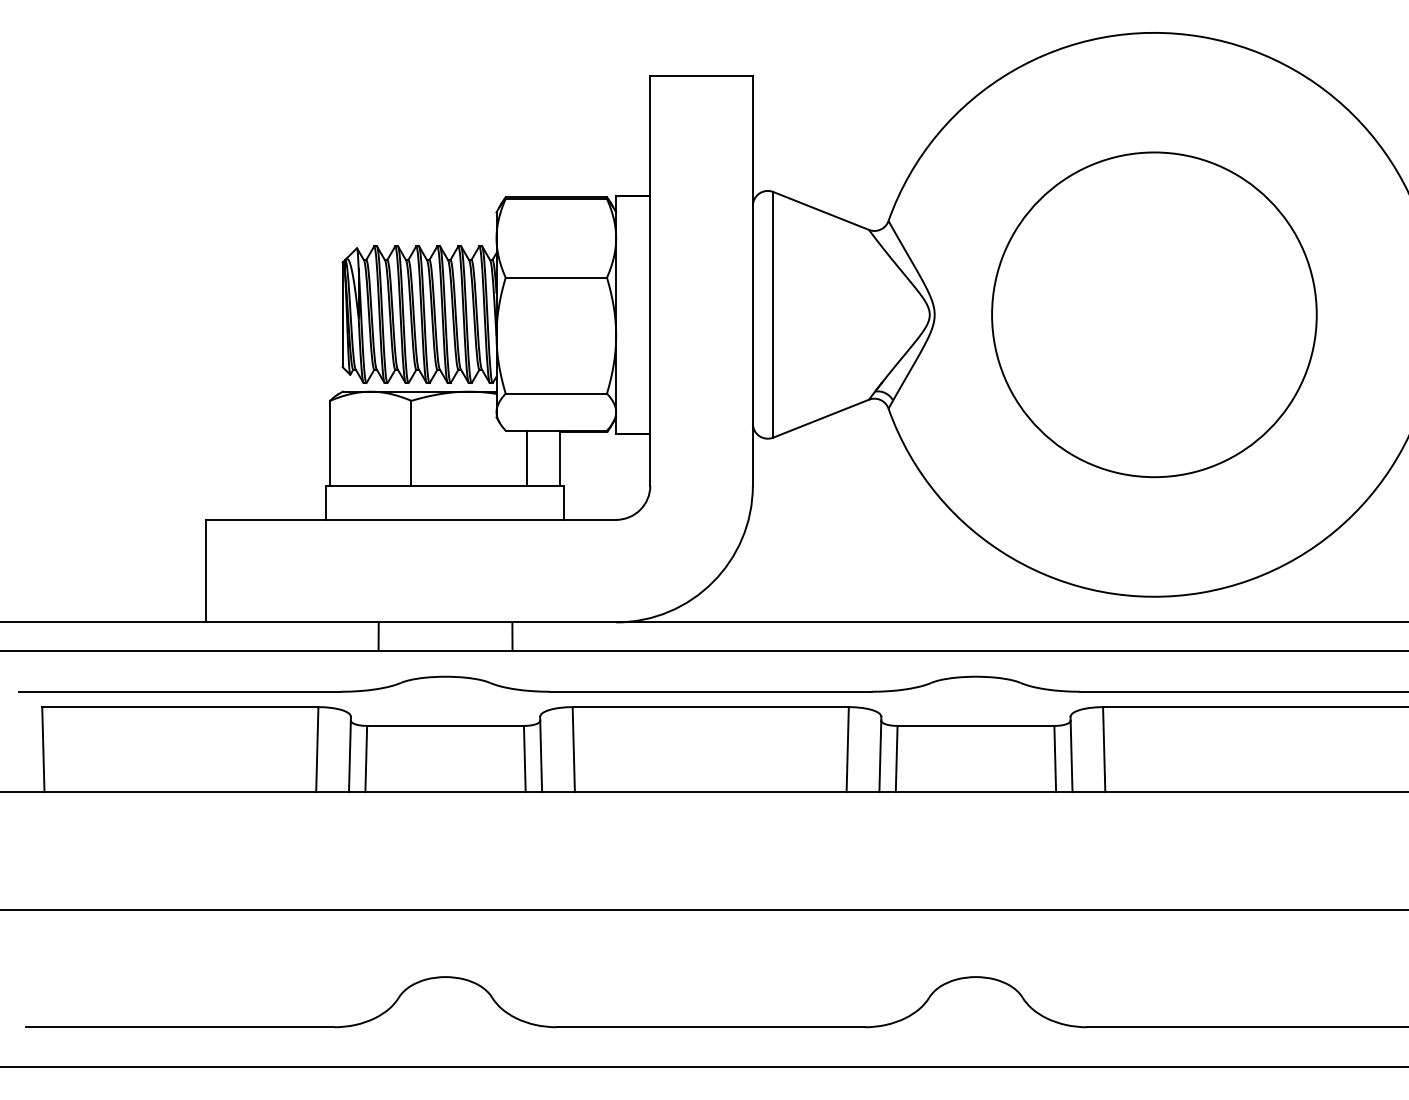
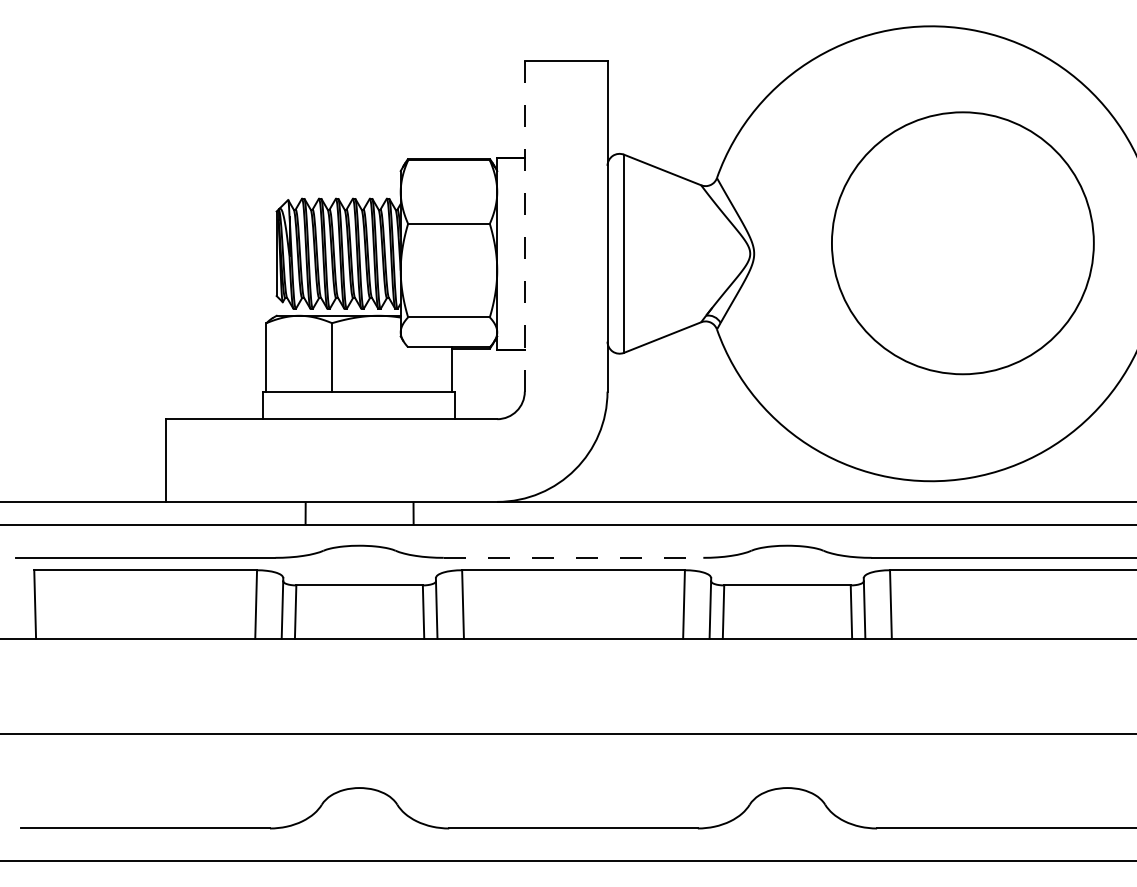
line: (650, 280) -> (524, 226), solid -> dashed
circle: (1154, 314) -> (962, 243), moved
line: (526, 457) -> (424, 368), removed
line: (710, 691) -> (573, 557), solid -> dashed

